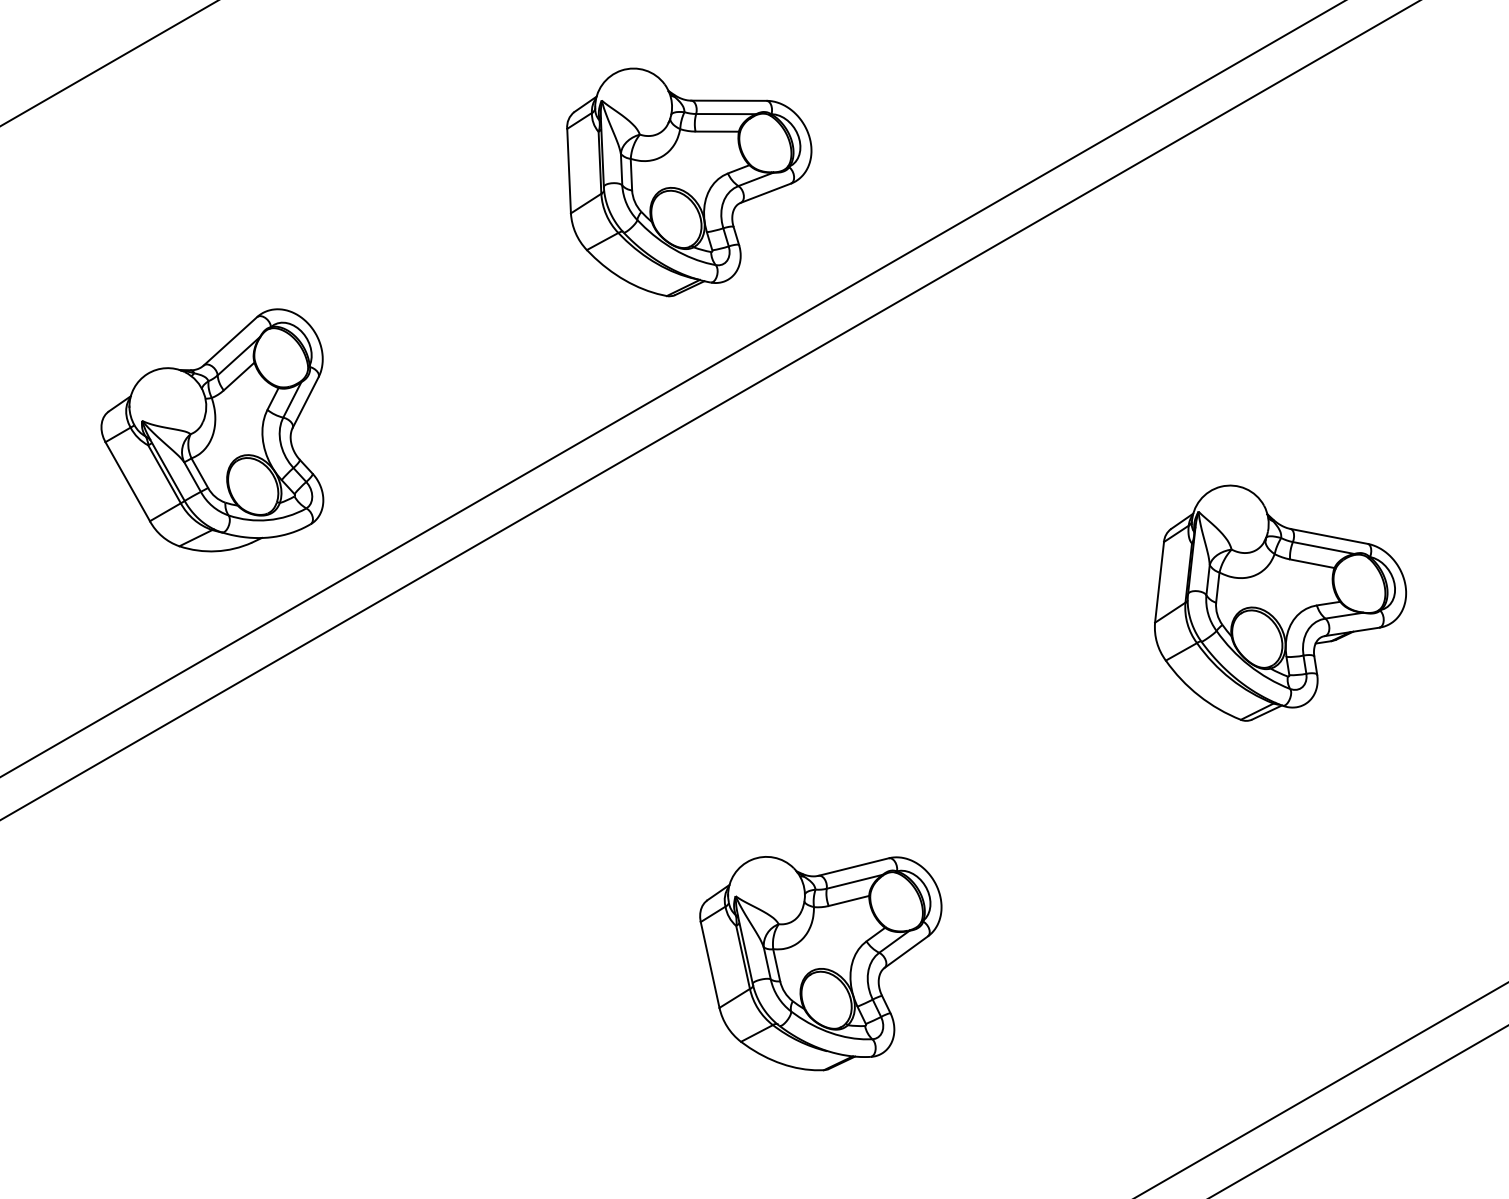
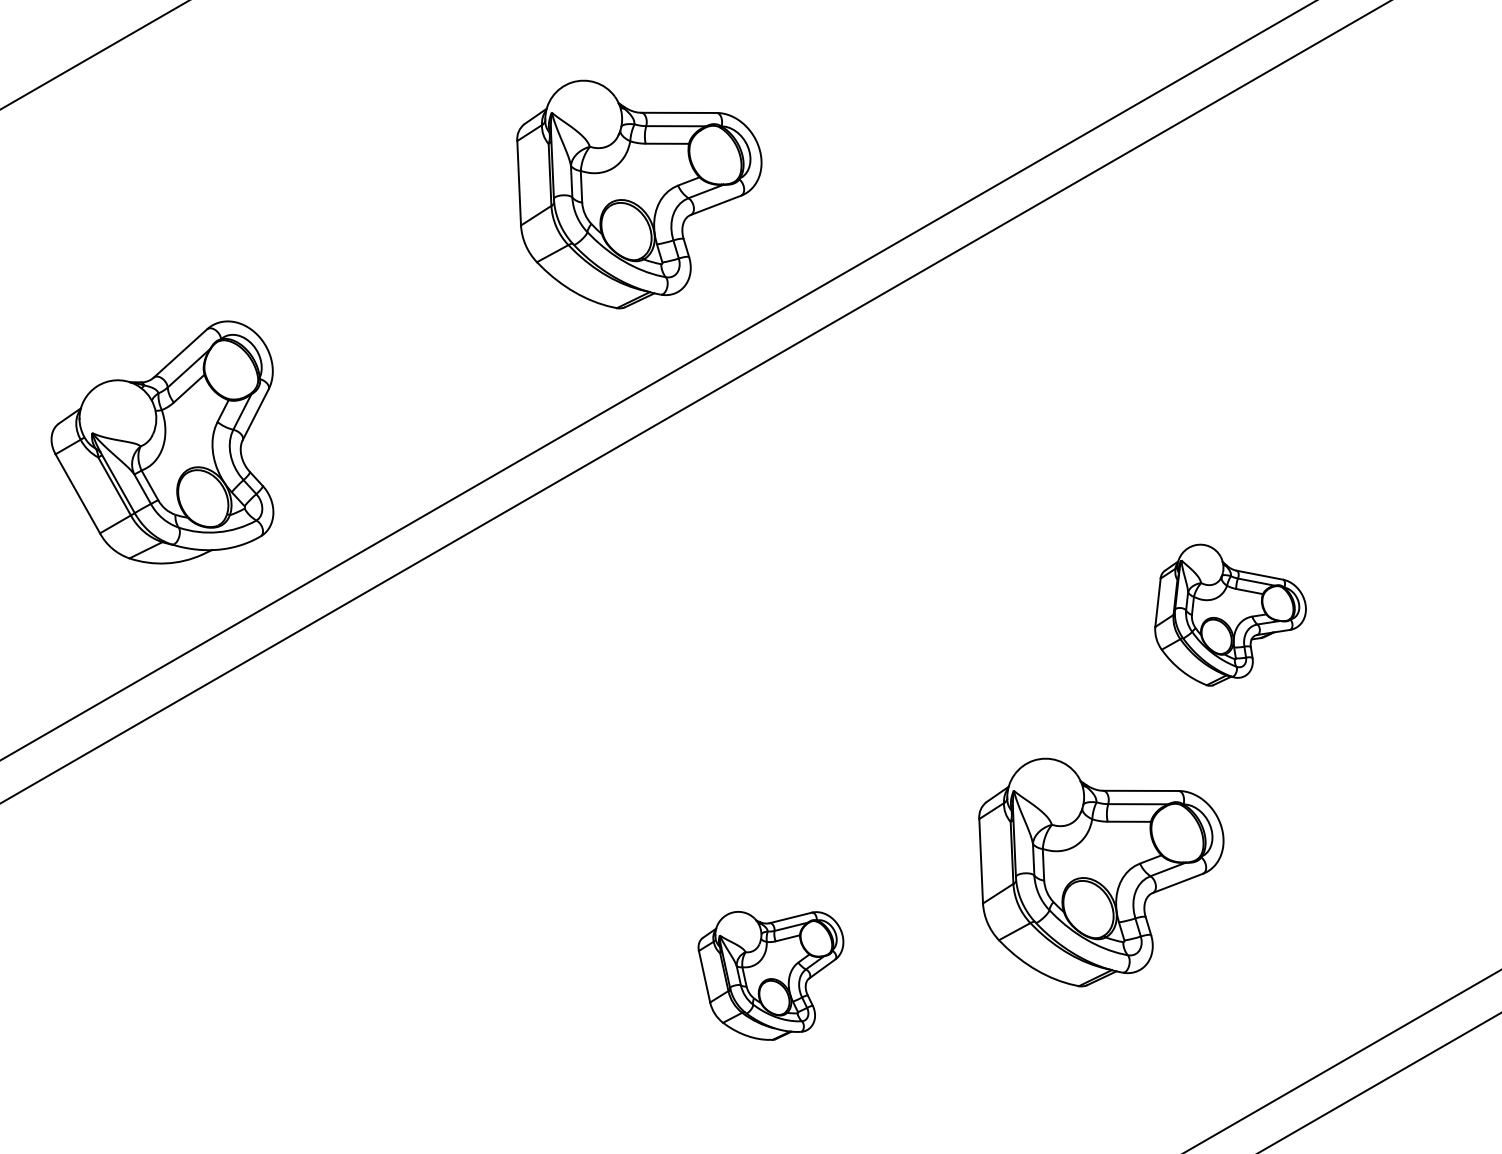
part: (1280, 602) -> (1230, 614), size x0.6
part: (1151, 860) -> (1101, 872), added
part: (820, 963) -> (770, 975), size x0.6

